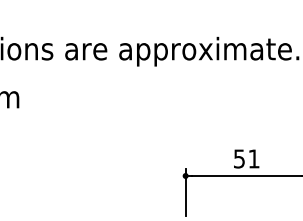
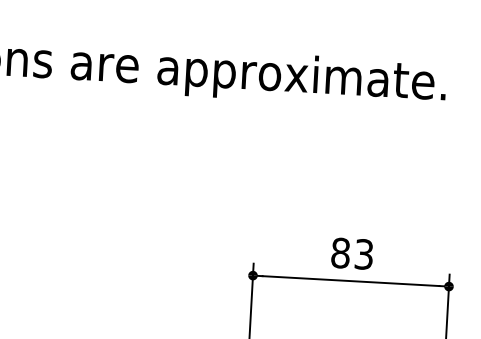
text: (246, 158) -> (352, 253), 51 -> 83

